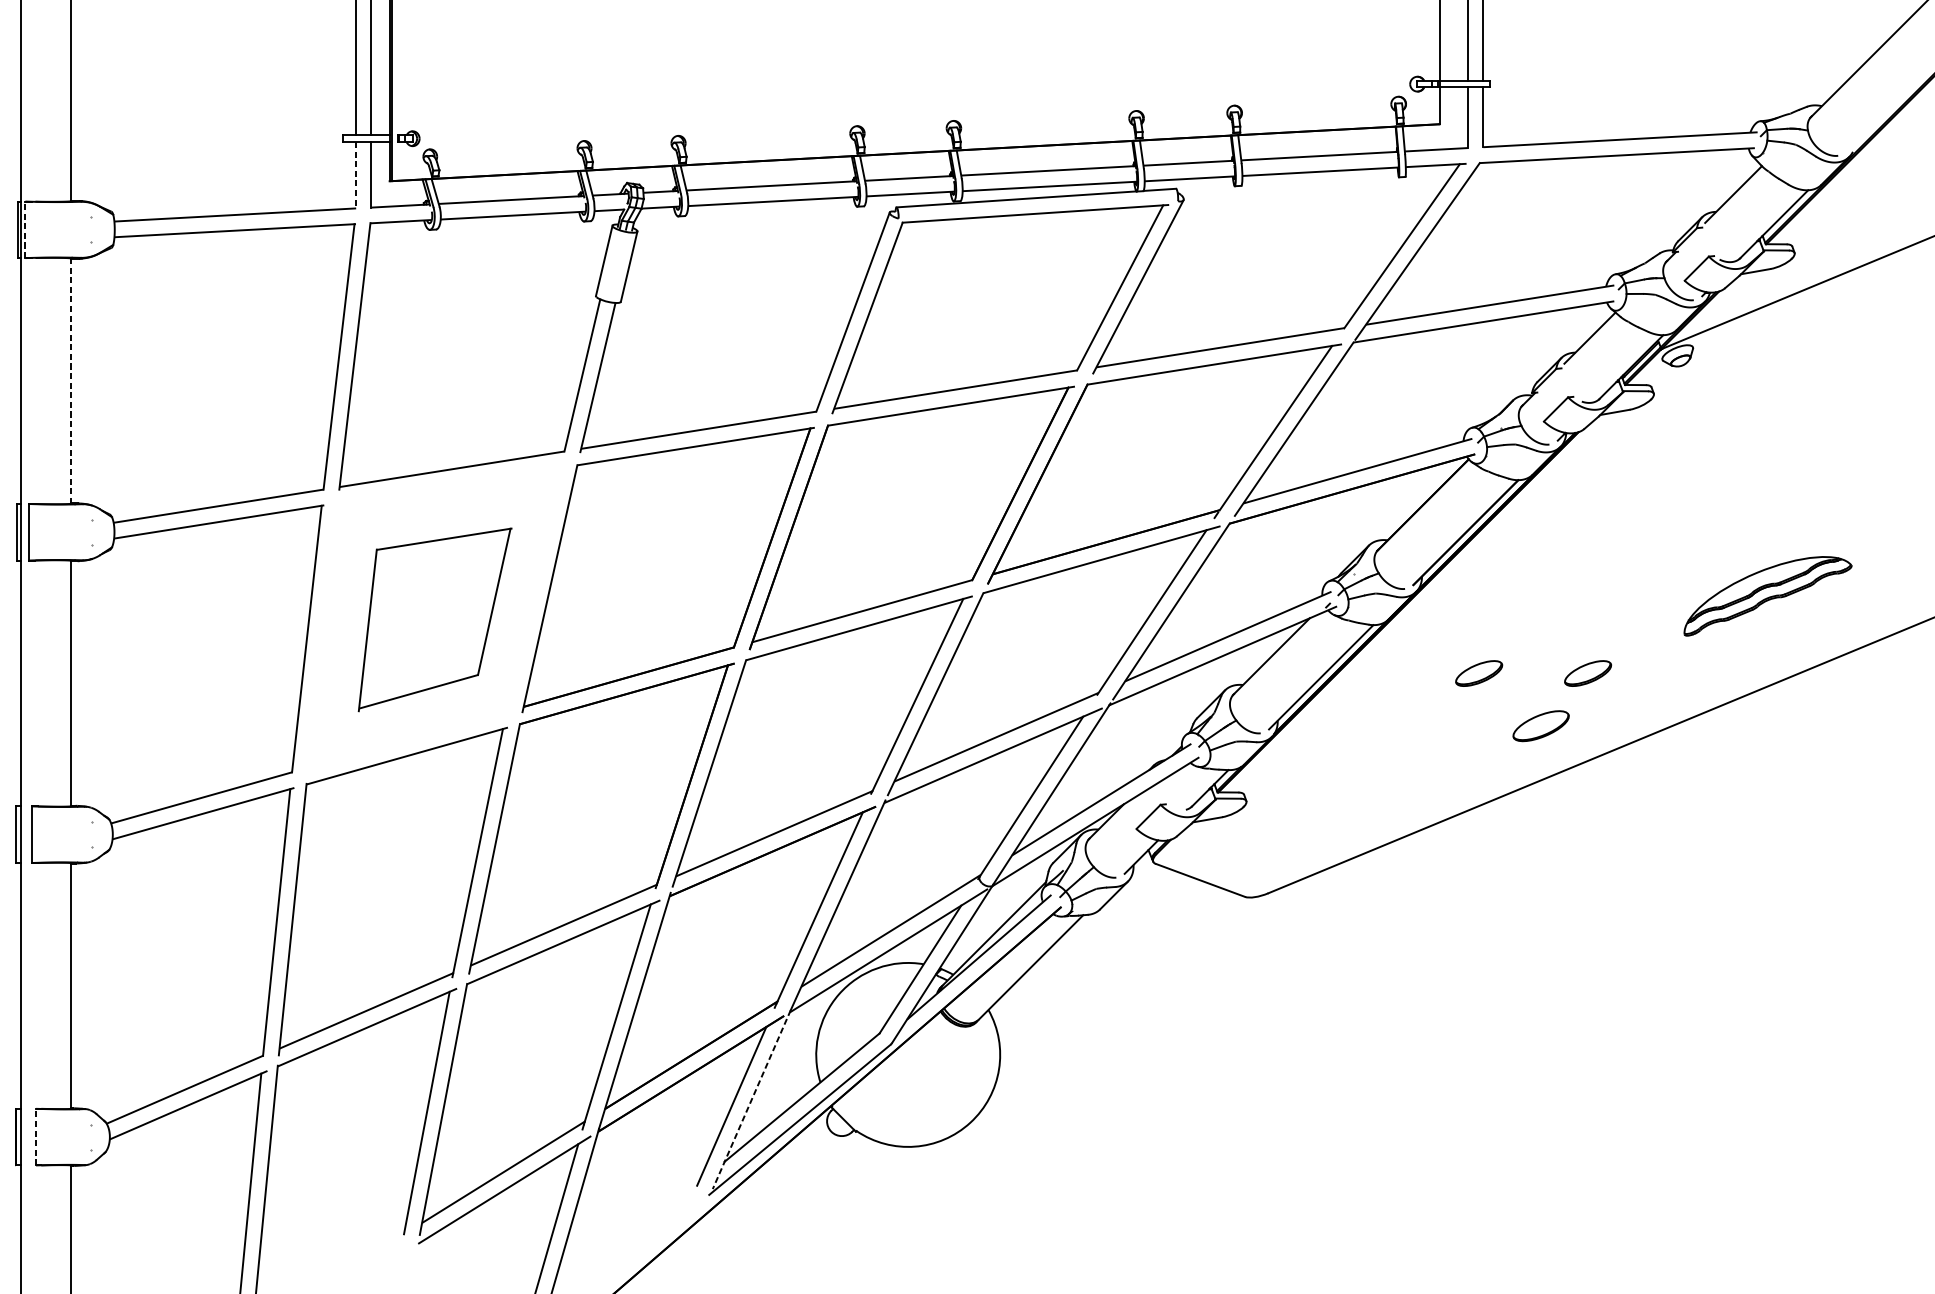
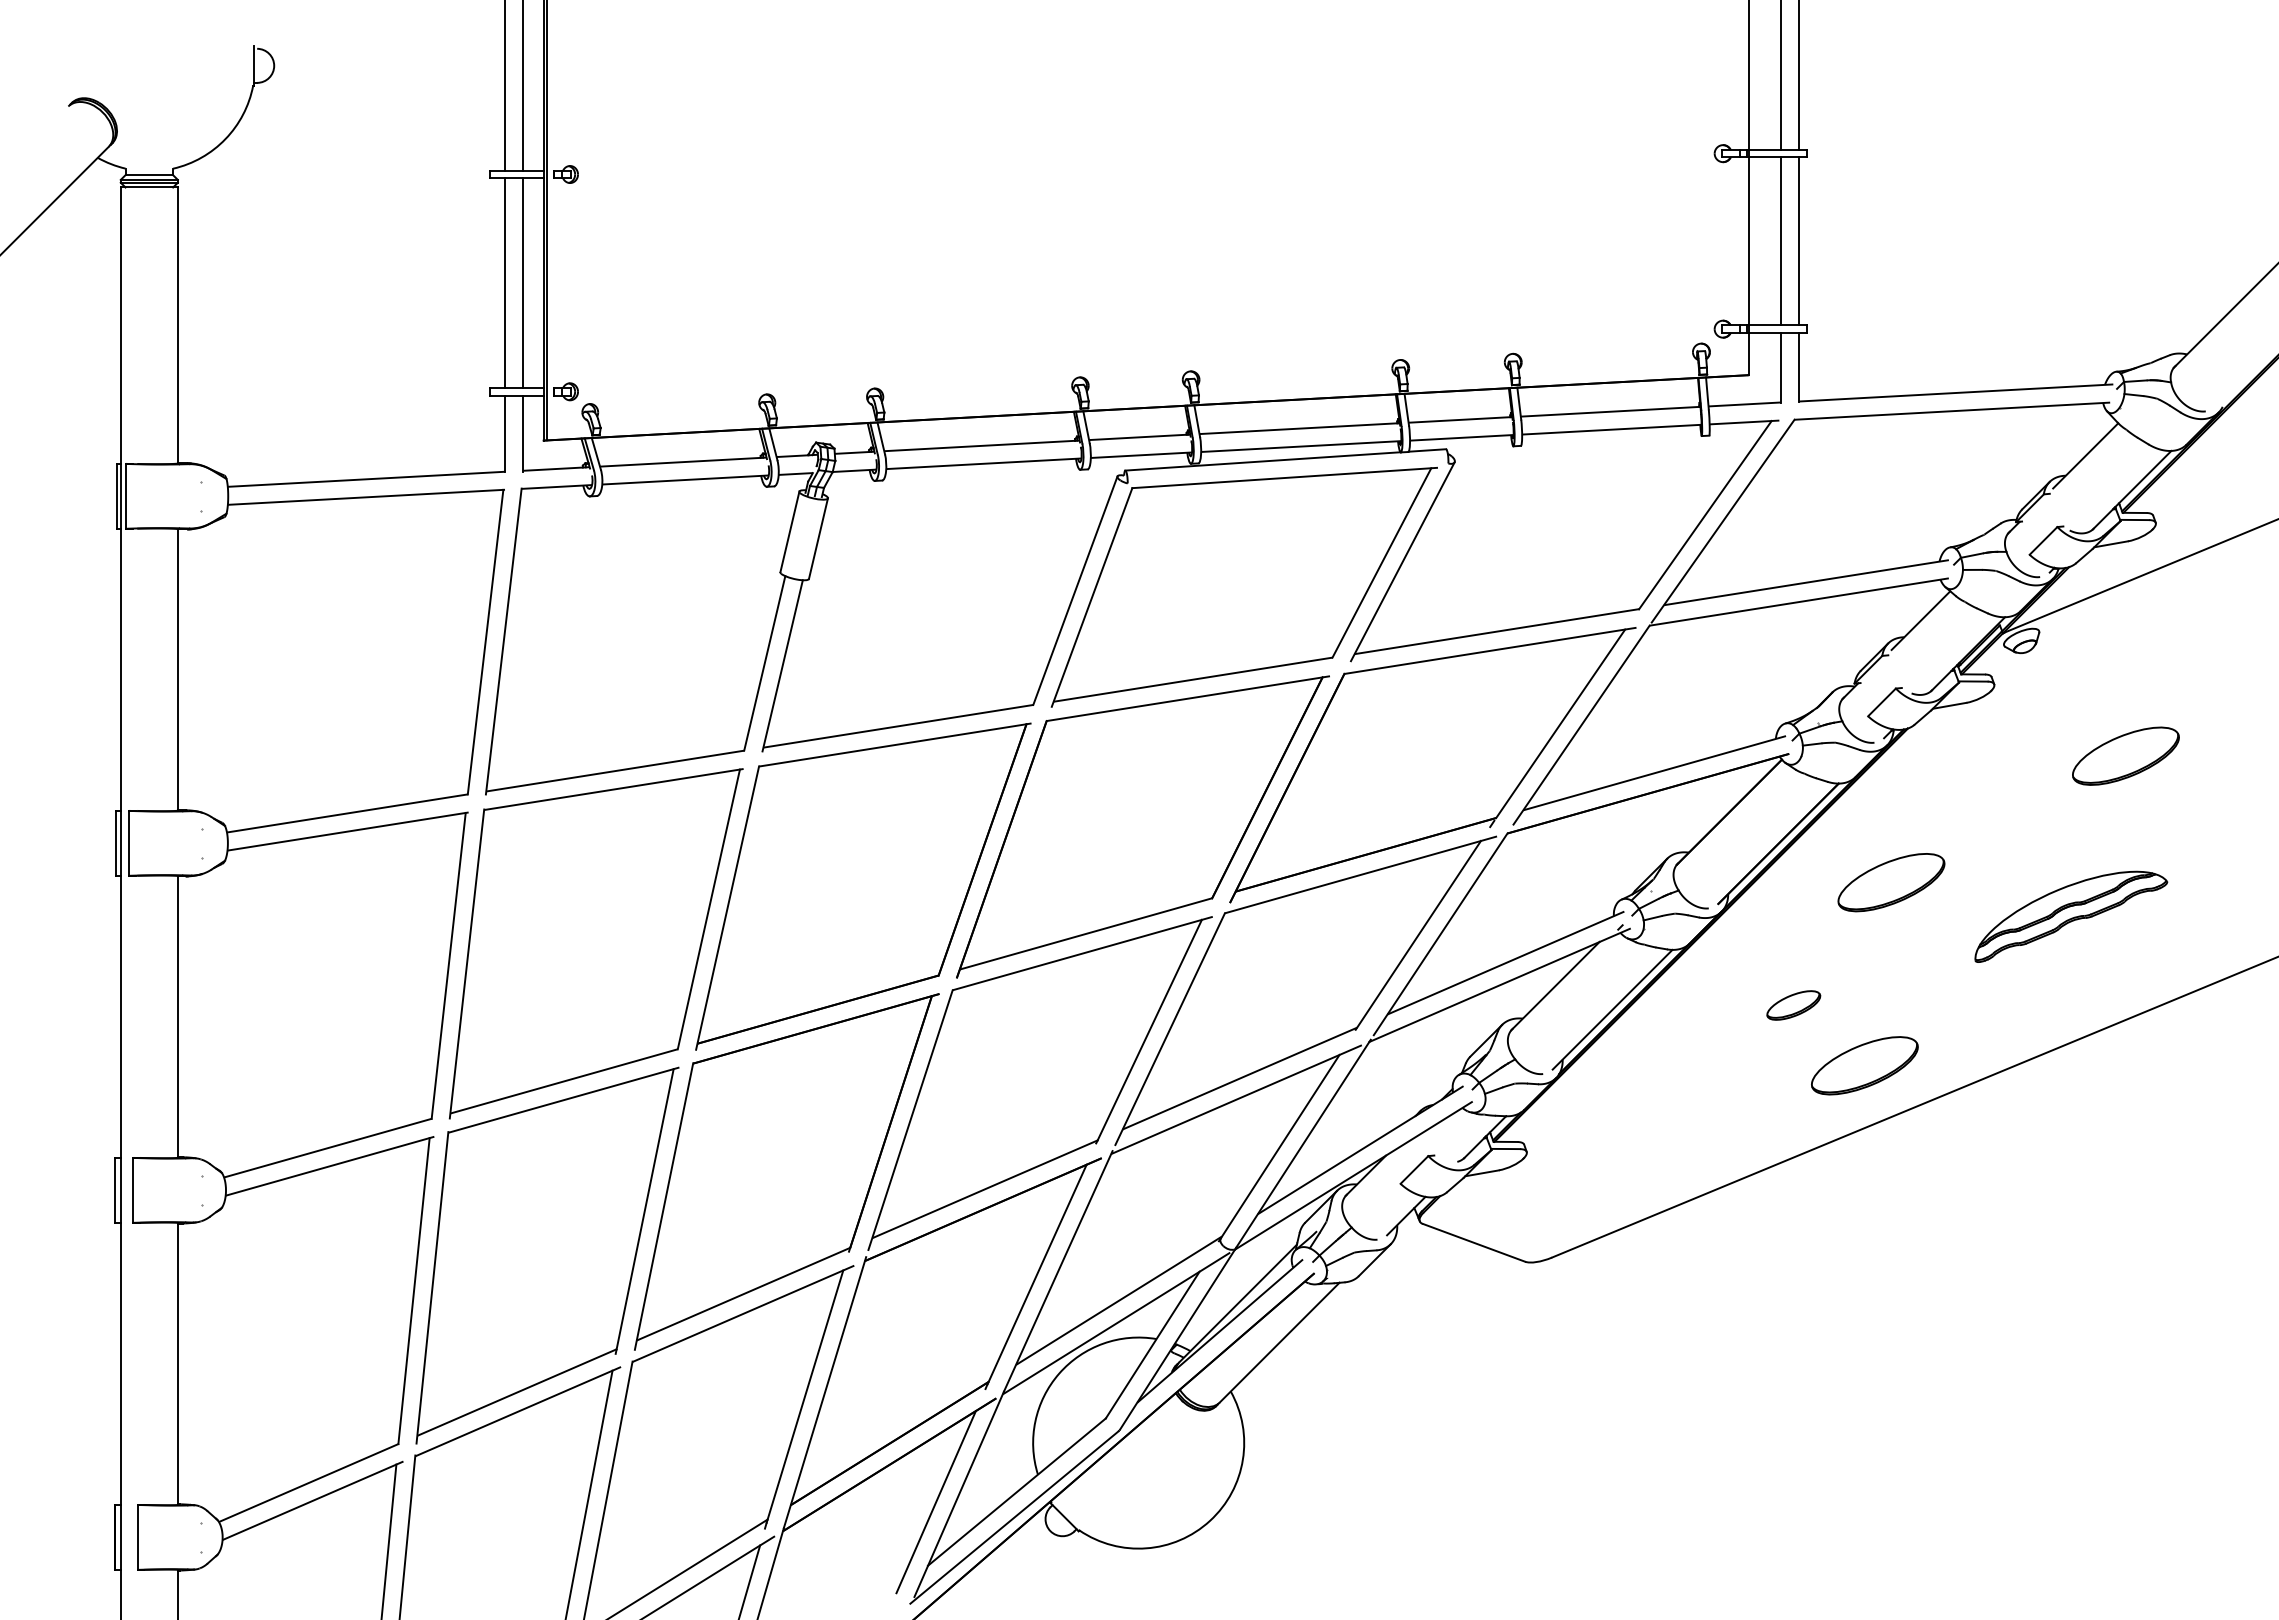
line: (355, 175) -> (504, 434), dashed -> solid
line: (25, 229) -> (125, 495), dashed -> solid
line: (70, 380) -> (177, 669), dashed -> solid
part: (1768, 455) -> (2125, 755), added
part: (1564, 566) -> (1891, 882), added
part: (1768, 596) -> (2071, 916), moved
part: (434, 619) -> (595, 943), size x1.67
part: (1587, 673) -> (1918, 1005), removed
part: (1540, 725) -> (1864, 1065), size x1.67
line: (752, 1099) -> (959, 1494), dashed -> solid
line: (35, 1136) -> (137, 1536), dashed -> solid

